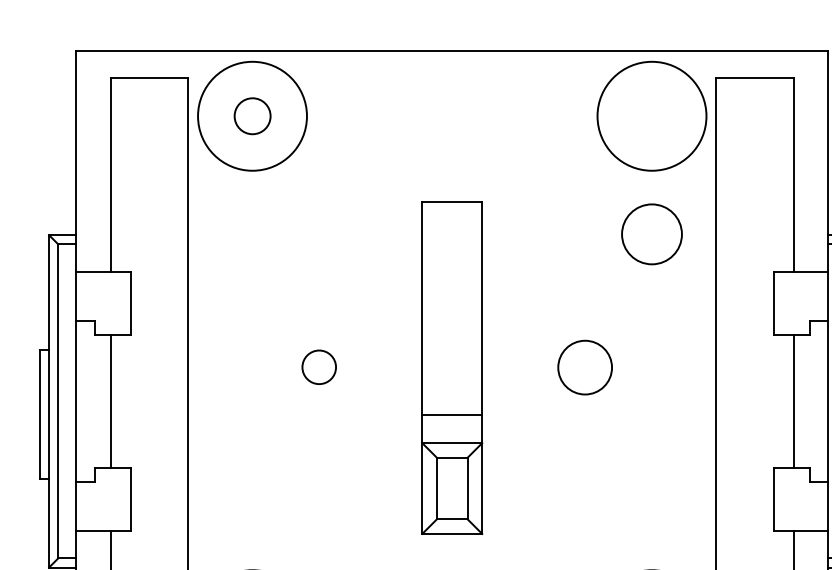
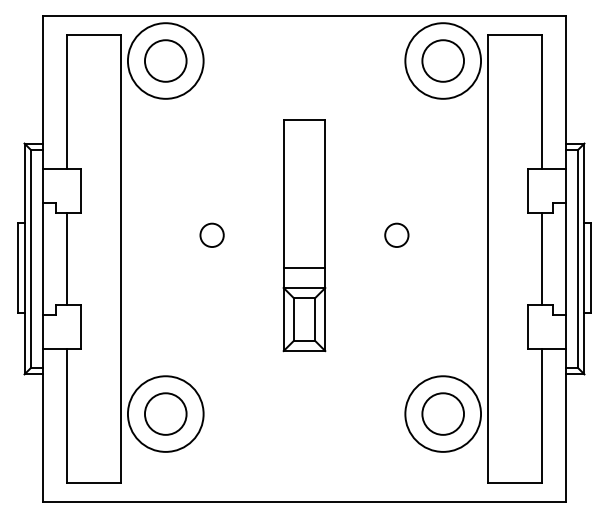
circle: (252, 115) -> (165, 60), size x1.67
circle: (650, 233) -> (442, 60), moved
circle: (584, 366) -> (396, 234), size x0.62

